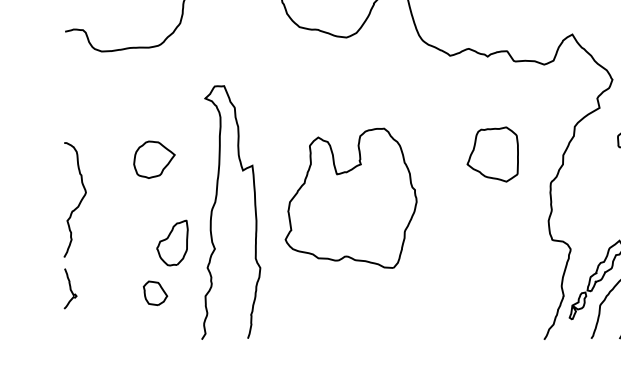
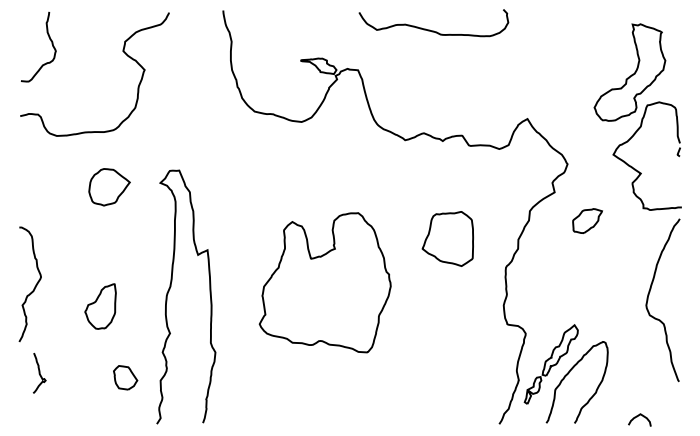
part: (154, 160) -> (109, 187), moved
part: (350, 198) -> (324, 282), moved
part: (172, 243) -> (100, 306), moved
curve: (70, 289) -> (39, 373), moved
part: (155, 293) -> (125, 377), moved

